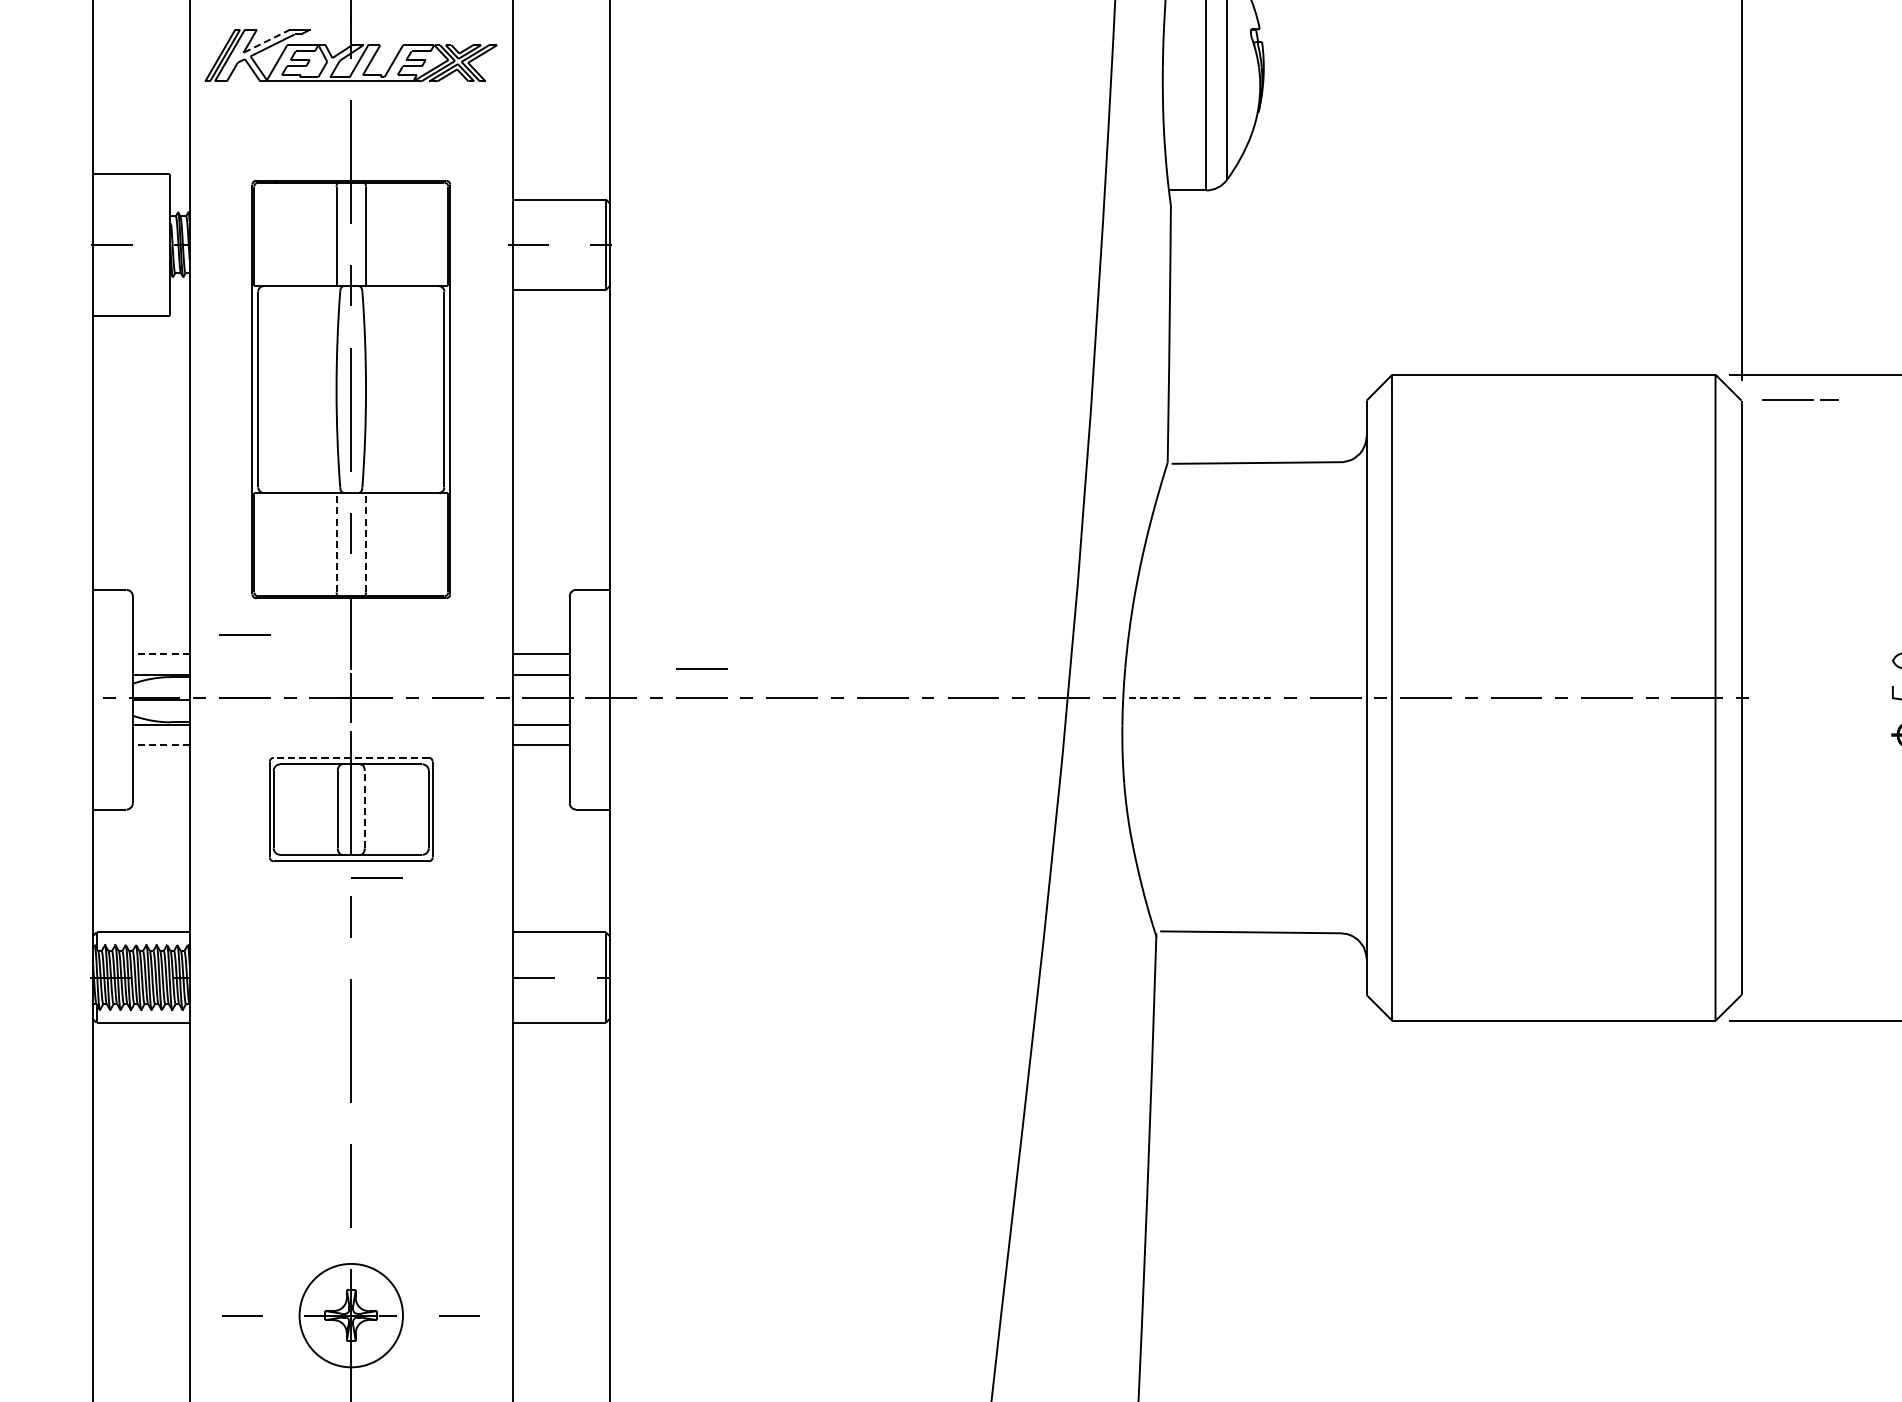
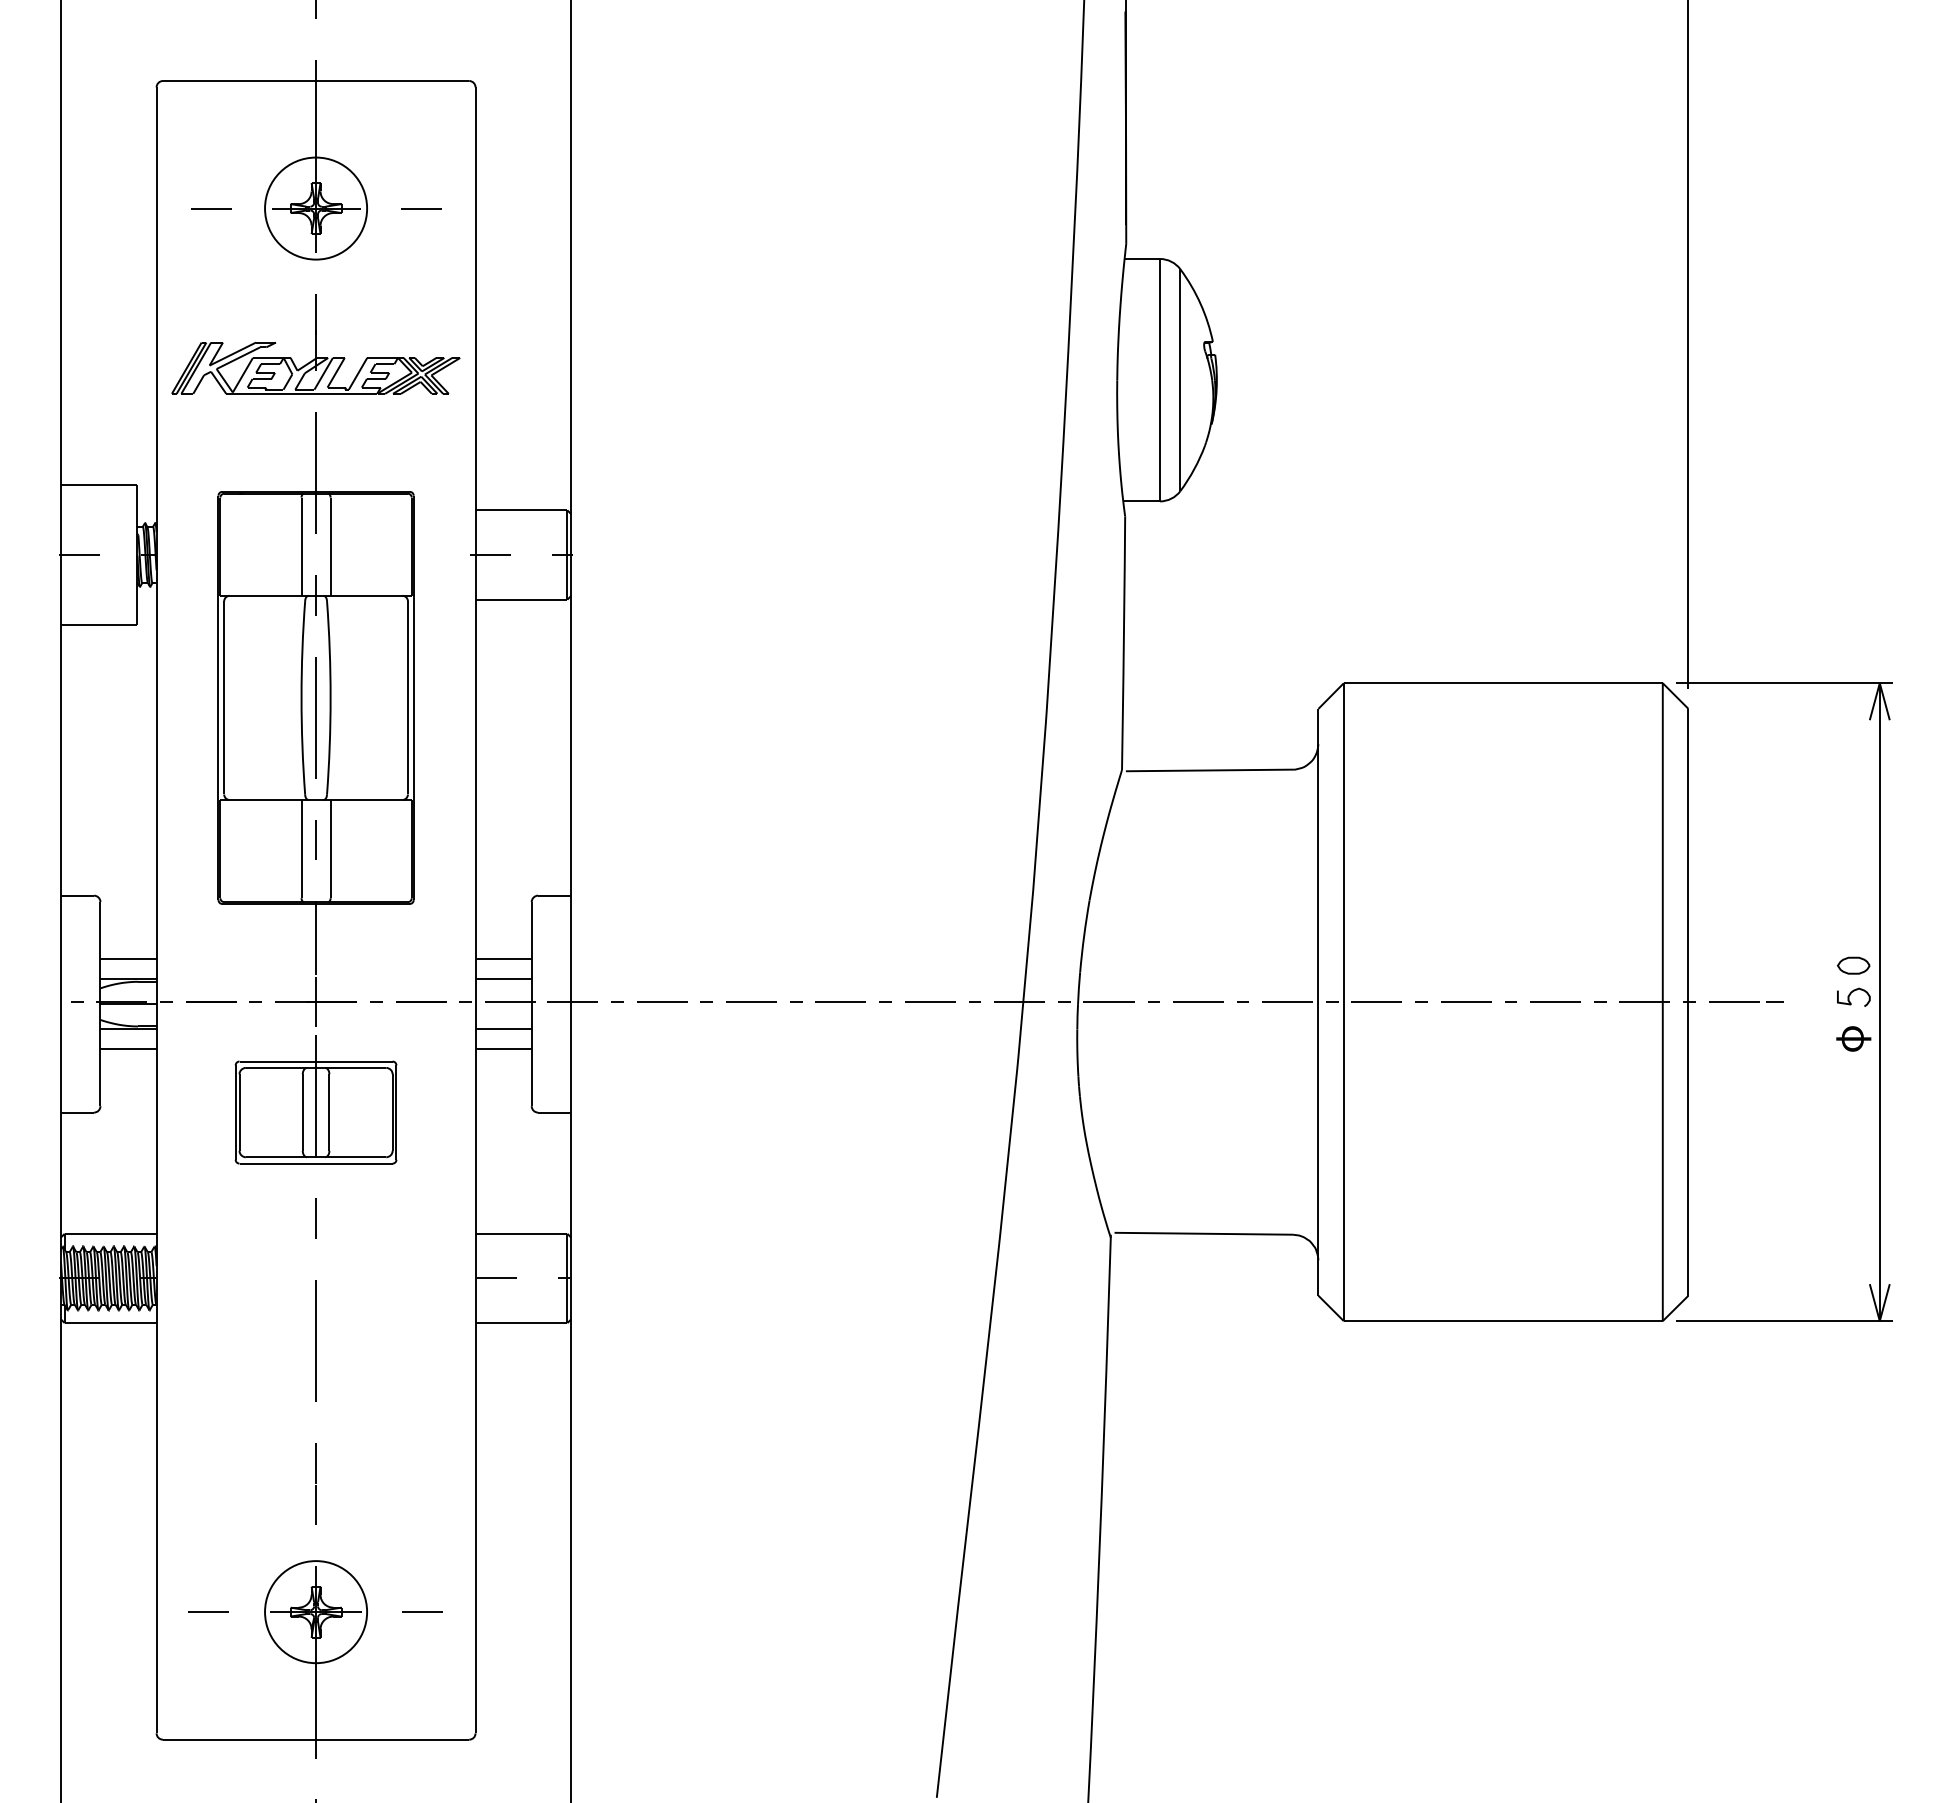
line: (266, 41) -> (232, 354), dashed -> solid
line: (1800, 399) -> (1746, 1001), moved
line: (336, 542) -> (301, 848), dashed -> solid
line: (365, 542) -> (330, 848), dashed -> solid
line: (245, 634) -> (211, 939), removed
line: (161, 654) -> (128, 959), dashed -> solid
line: (702, 668) -> (662, 973), removed
line: (1155, 698) -> (1109, 1002), dashed -> solid
line: (1245, 698) -> (1198, 1002), dashed -> solid
line: (161, 744) -> (128, 1048), dashed -> solid
line: (351, 757) -> (316, 1061), dashed -> solid
line: (364, 809) -> (329, 1112), dashed -> solid
line: (377, 877) -> (341, 1179), removed

